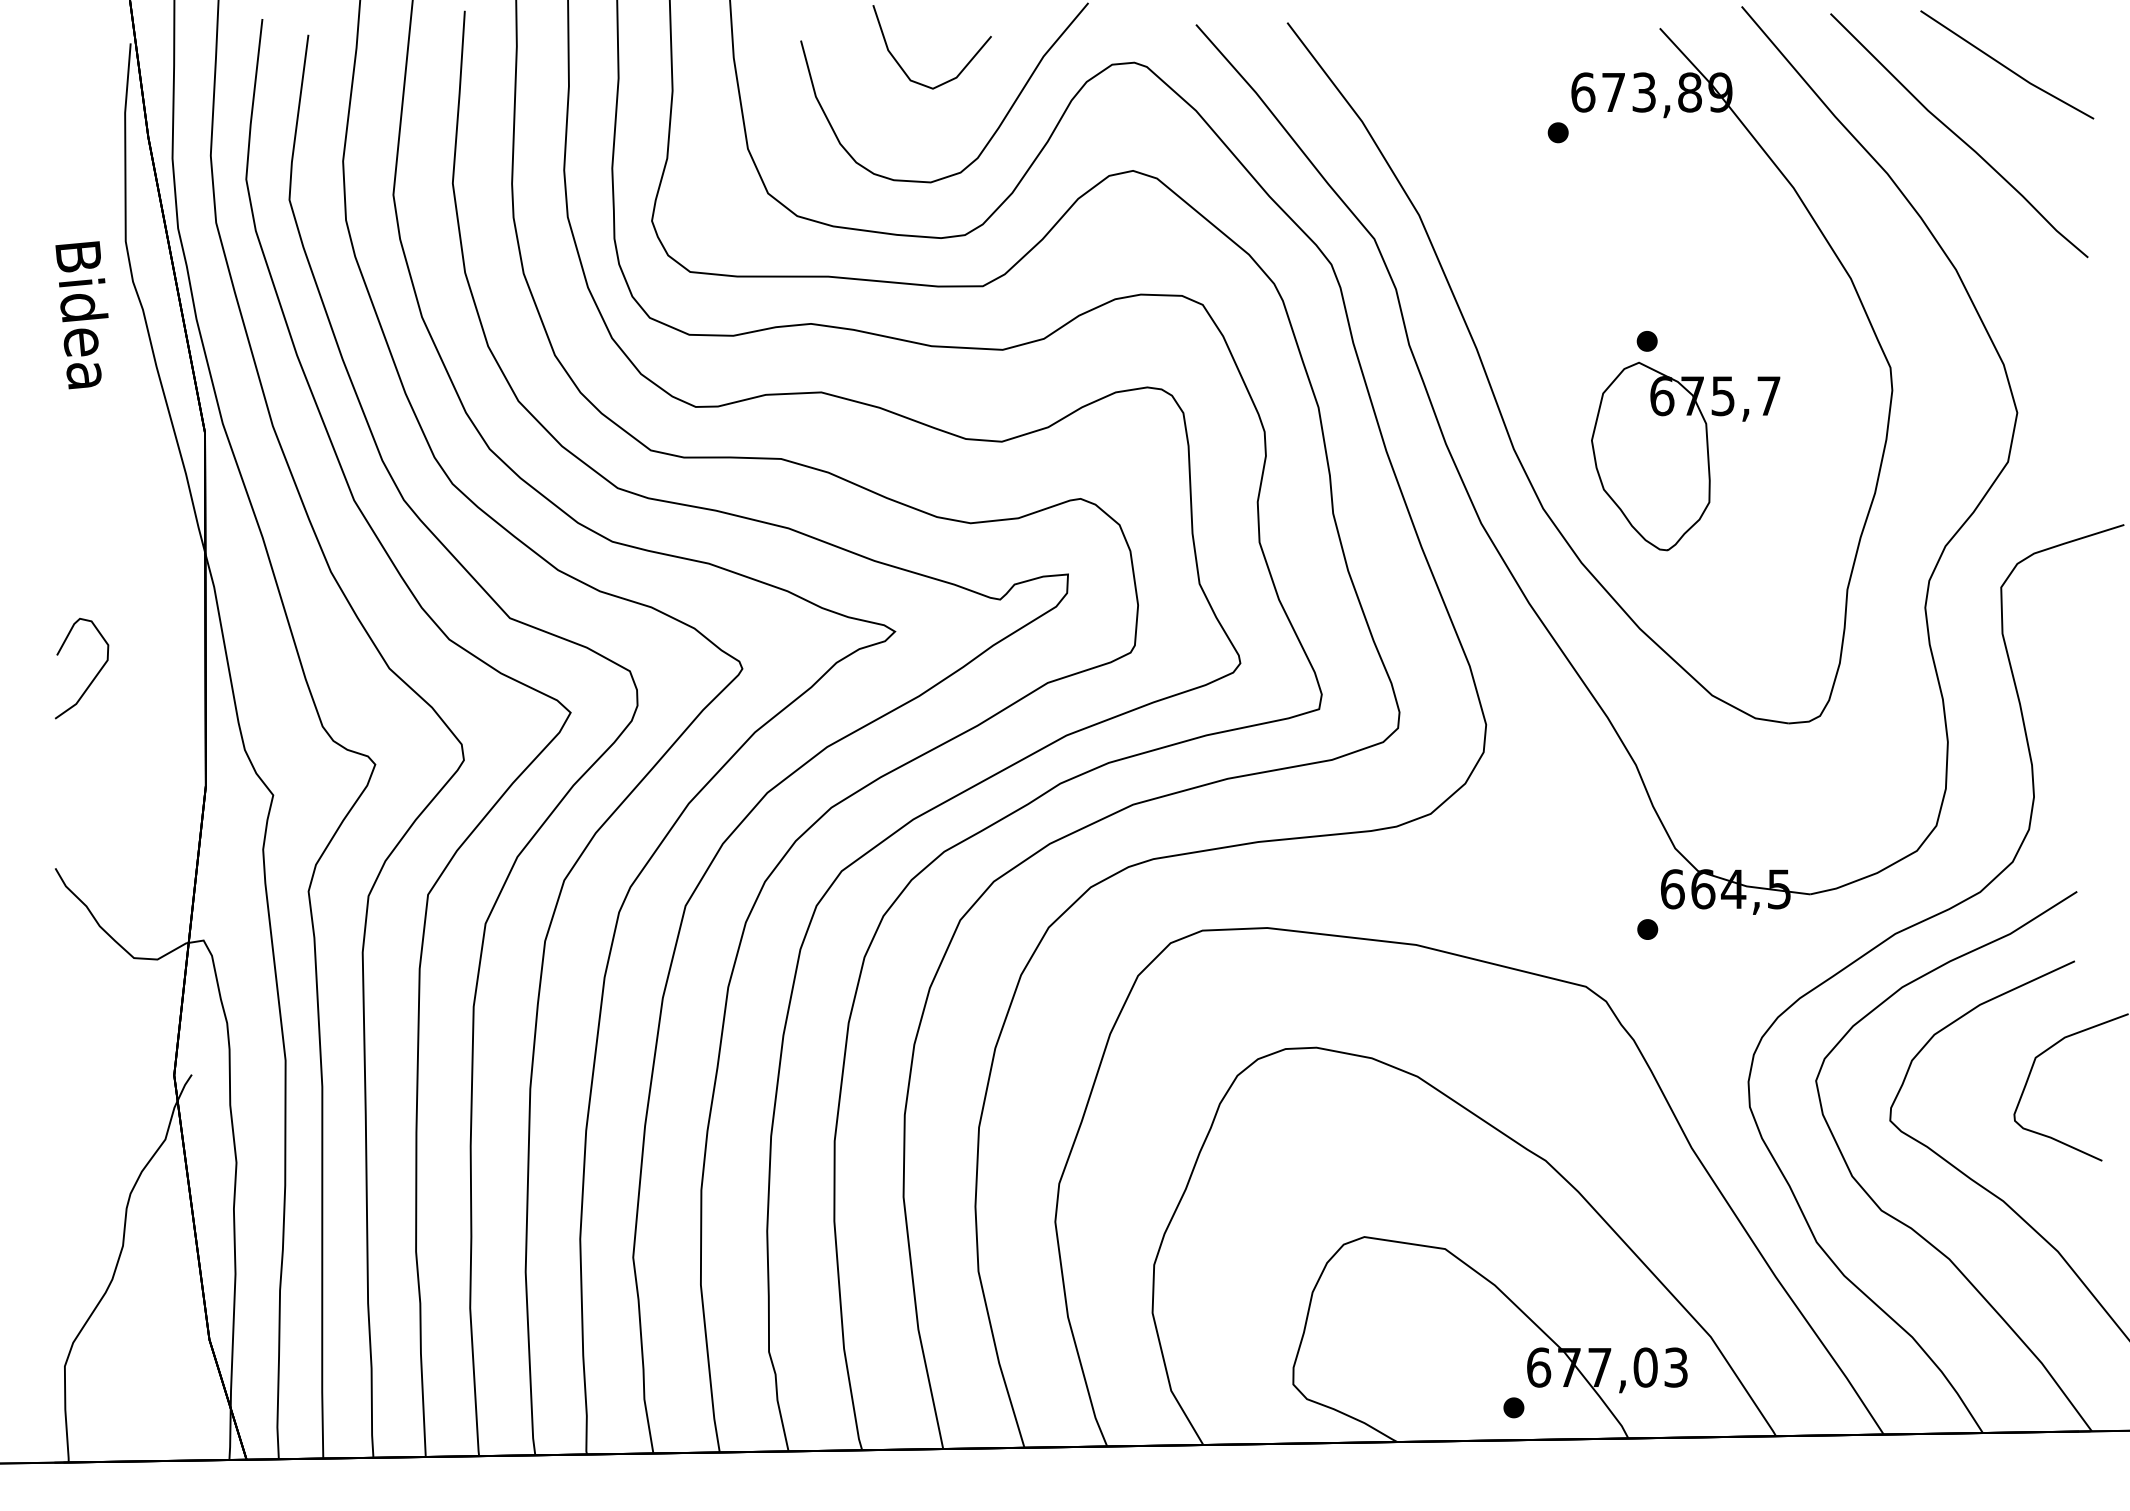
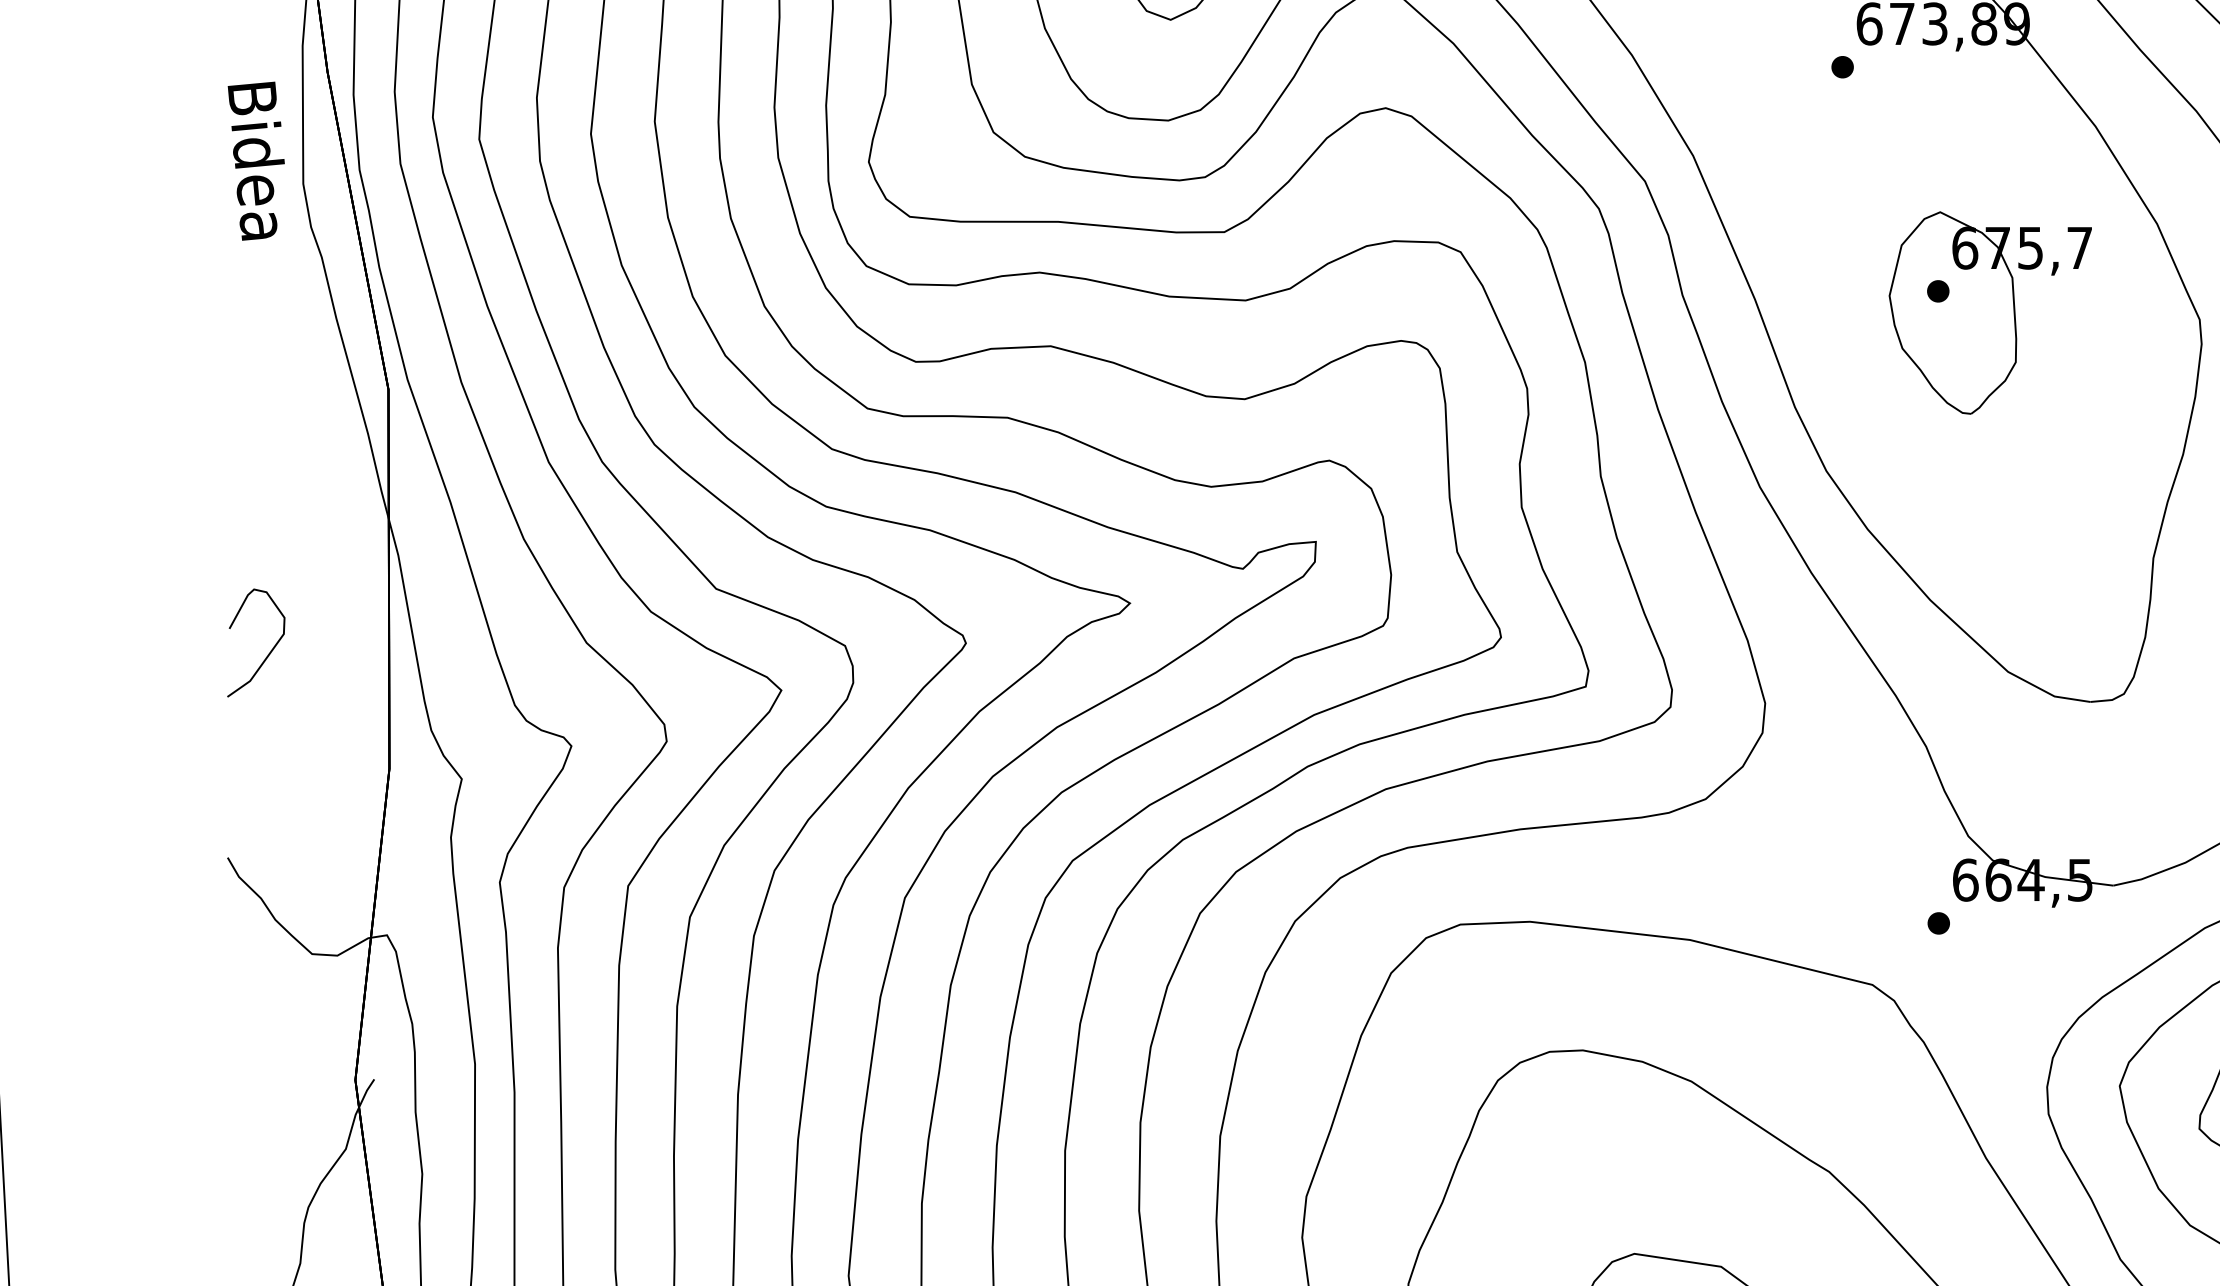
text: (81, 315) -> (255, 161), moved
part: (1685, 456) -> (1990, 313), moved

